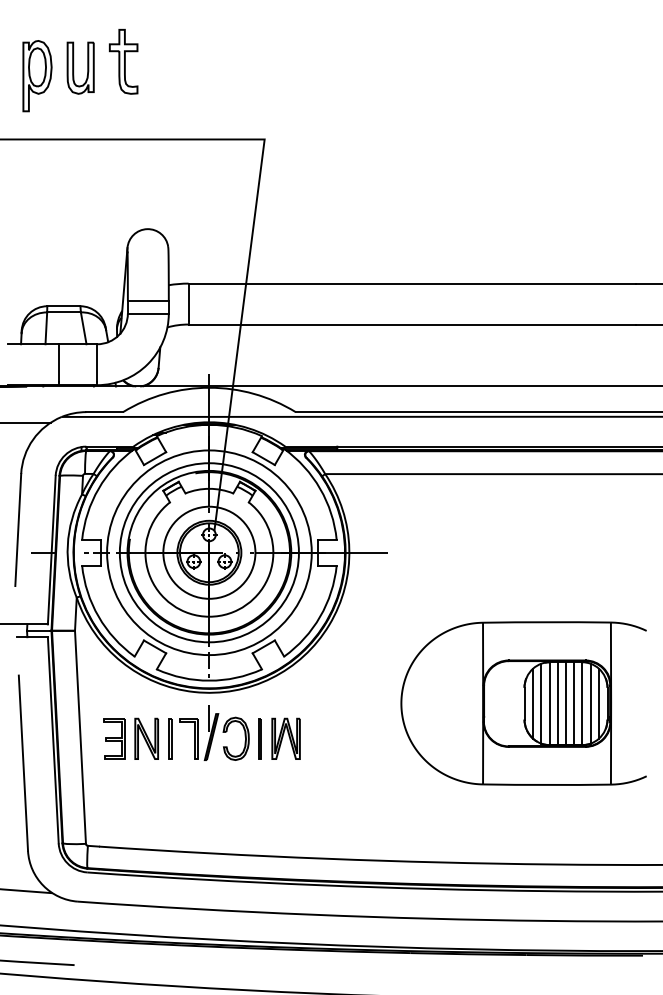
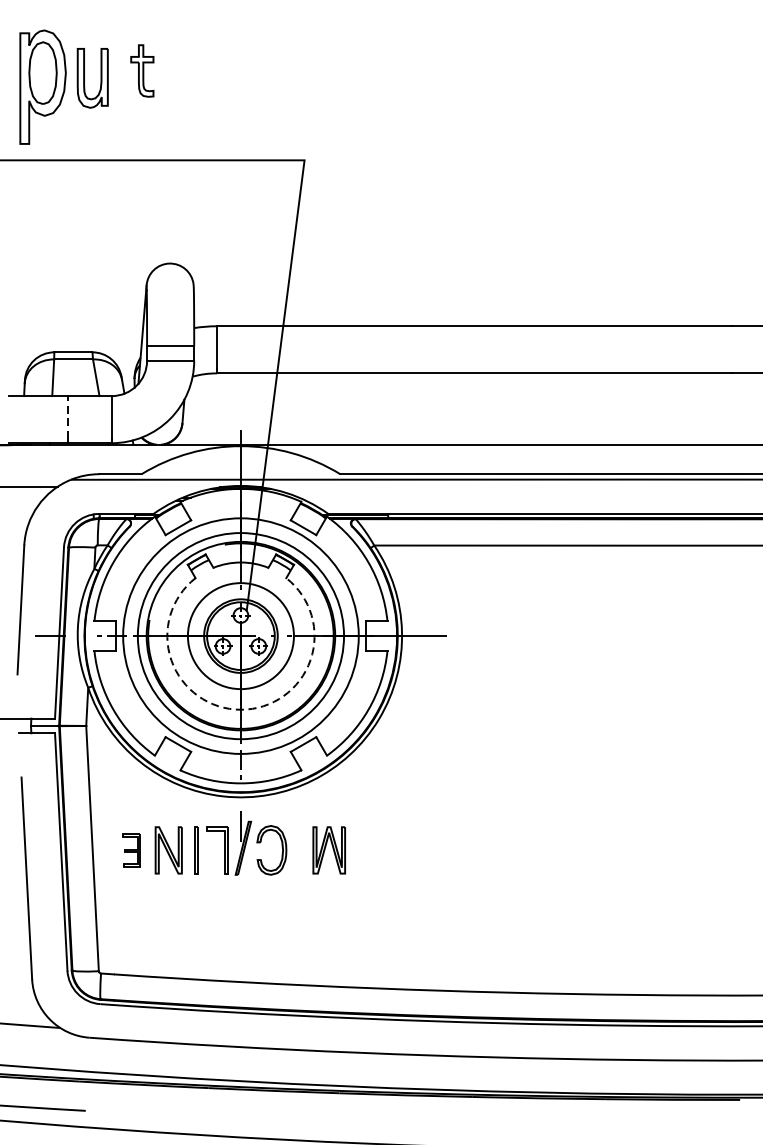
part: (123, 61) -> (142, 70), size x0.7
part: (37, 76) -> (43, 87), size x1.4
line: (58, 362) -> (67, 417), solid -> dashed
arc: (209, 616) -> (241, 709), solid -> dashed
part: (523, 703) -> (602, 809), removed
part: (114, 738) -> (131, 849), size x0.7
line: (259, 738) -> (298, 849), removed

